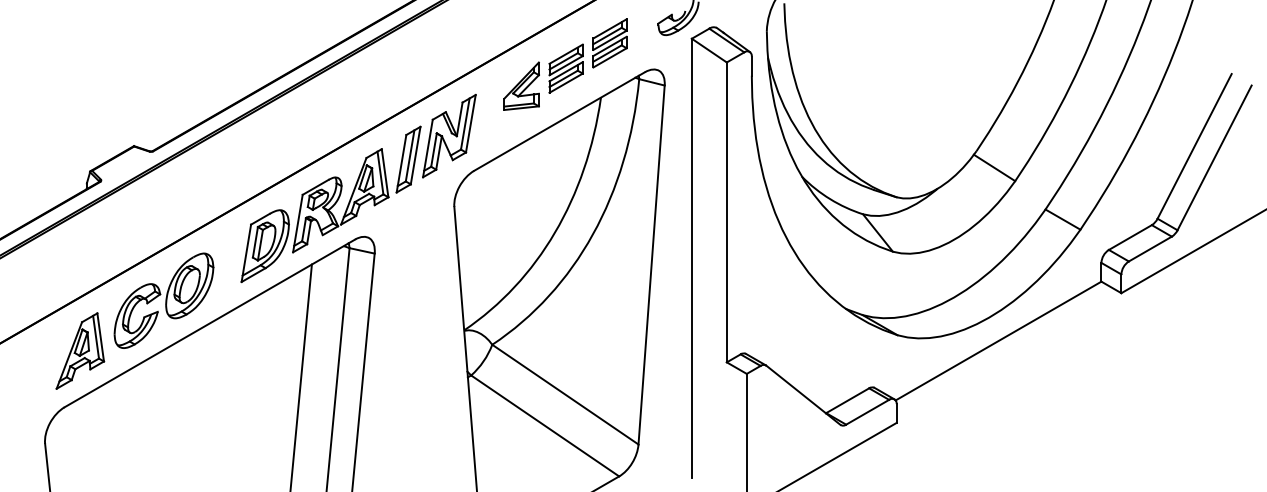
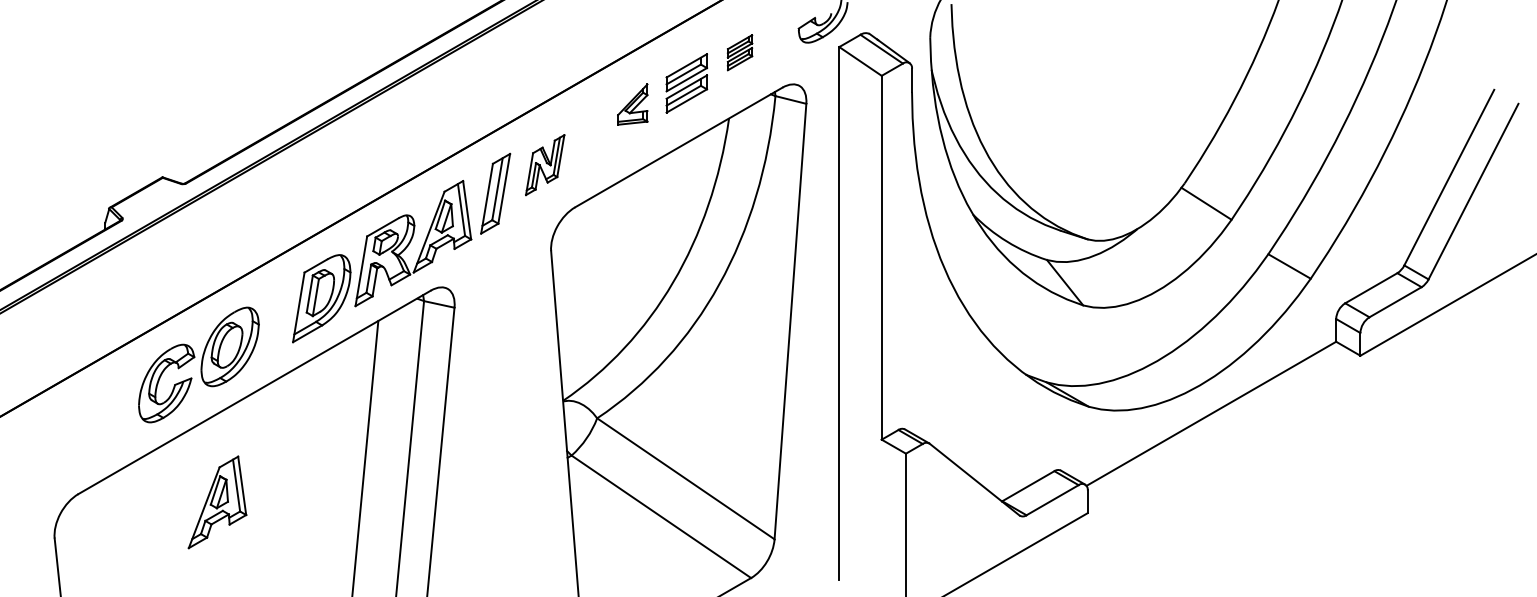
part: (609, 43) -> (739, 52), size x0.6
part: (521, 85) -> (632, 103), size x0.7
part: (449, 135) -> (545, 164), size x0.6
part: (80, 350) -> (217, 501), moved

